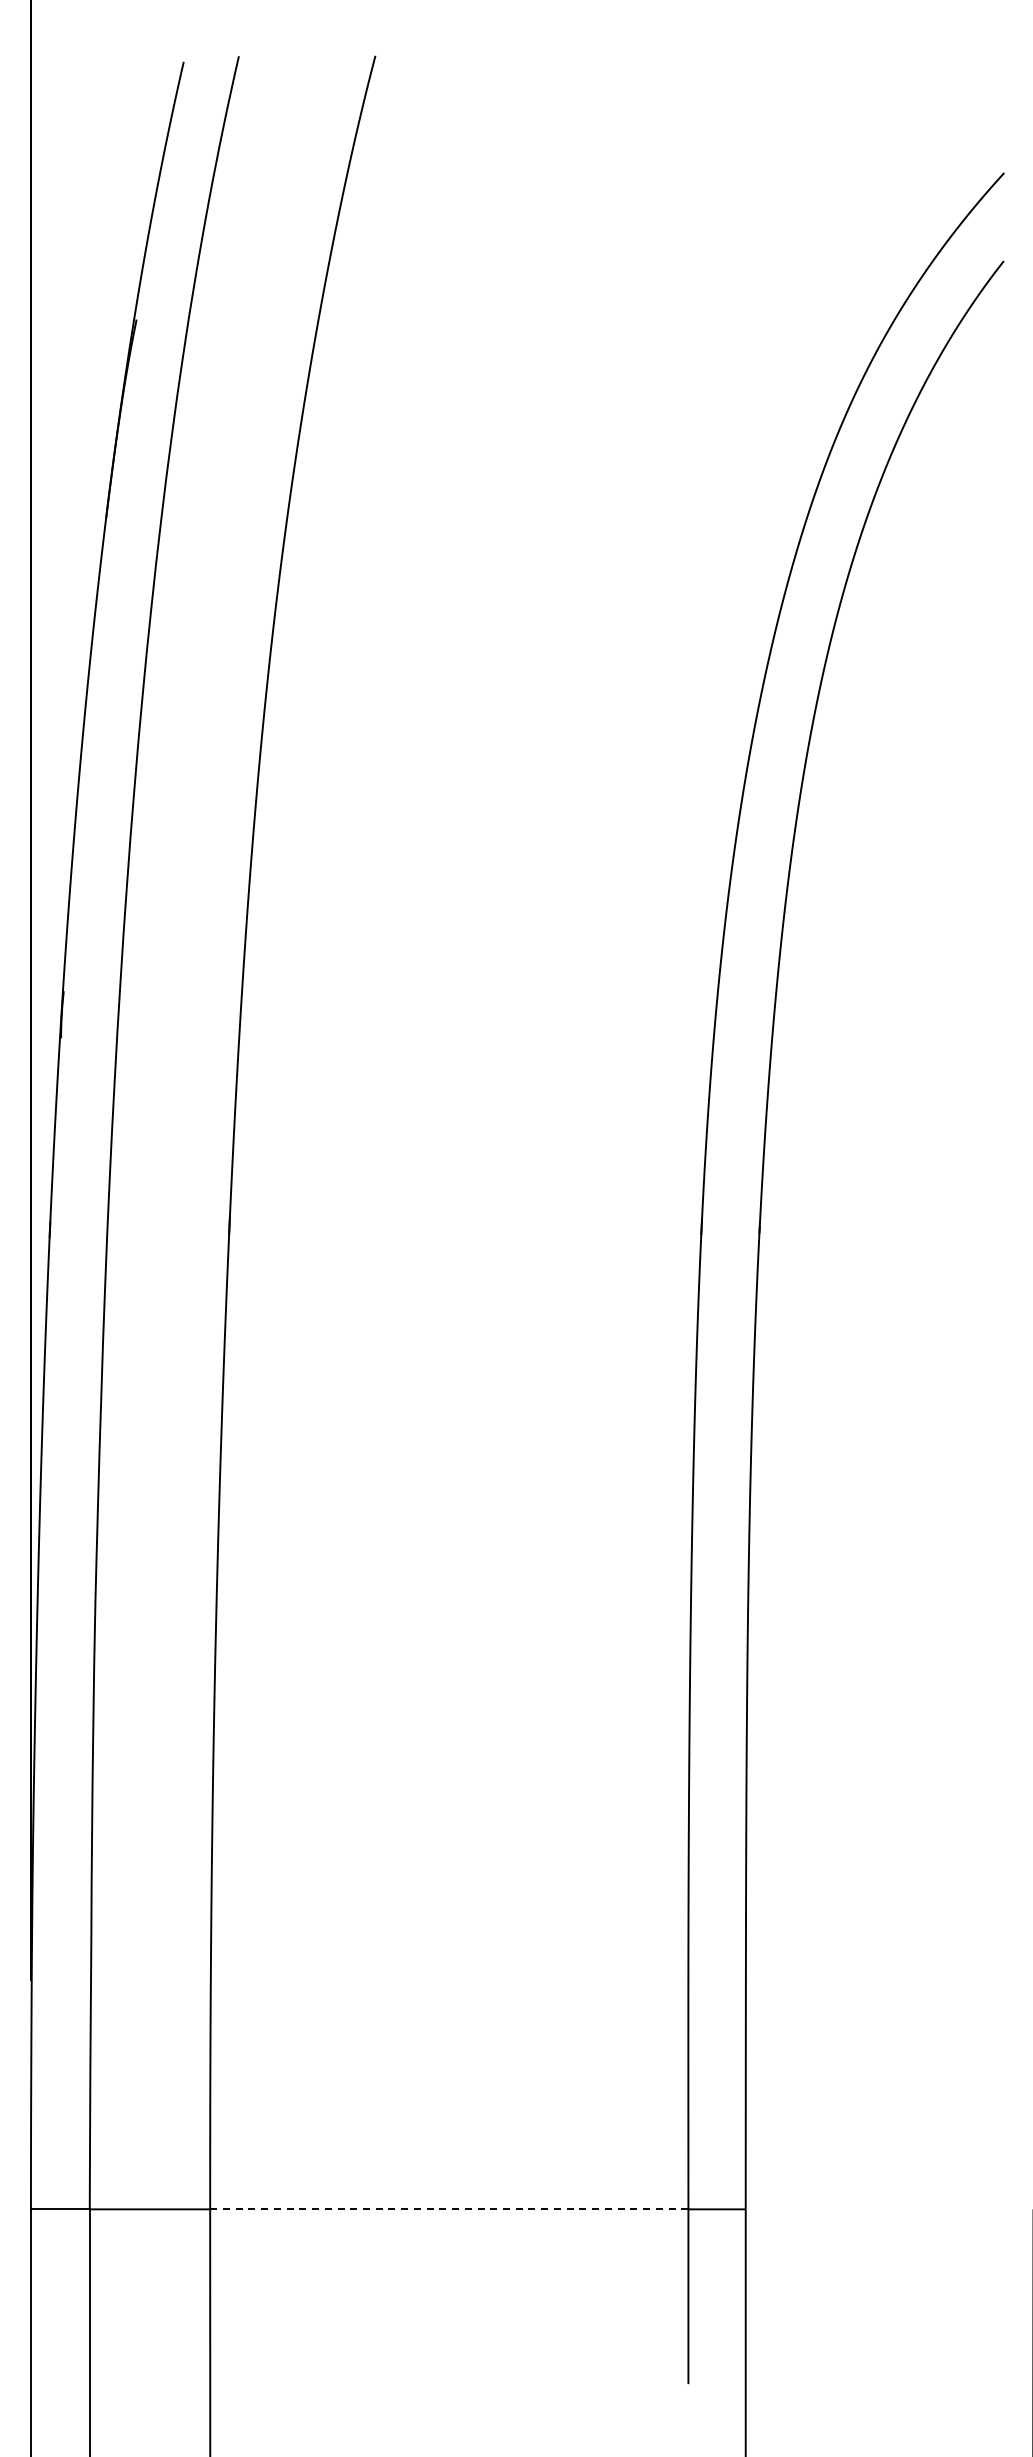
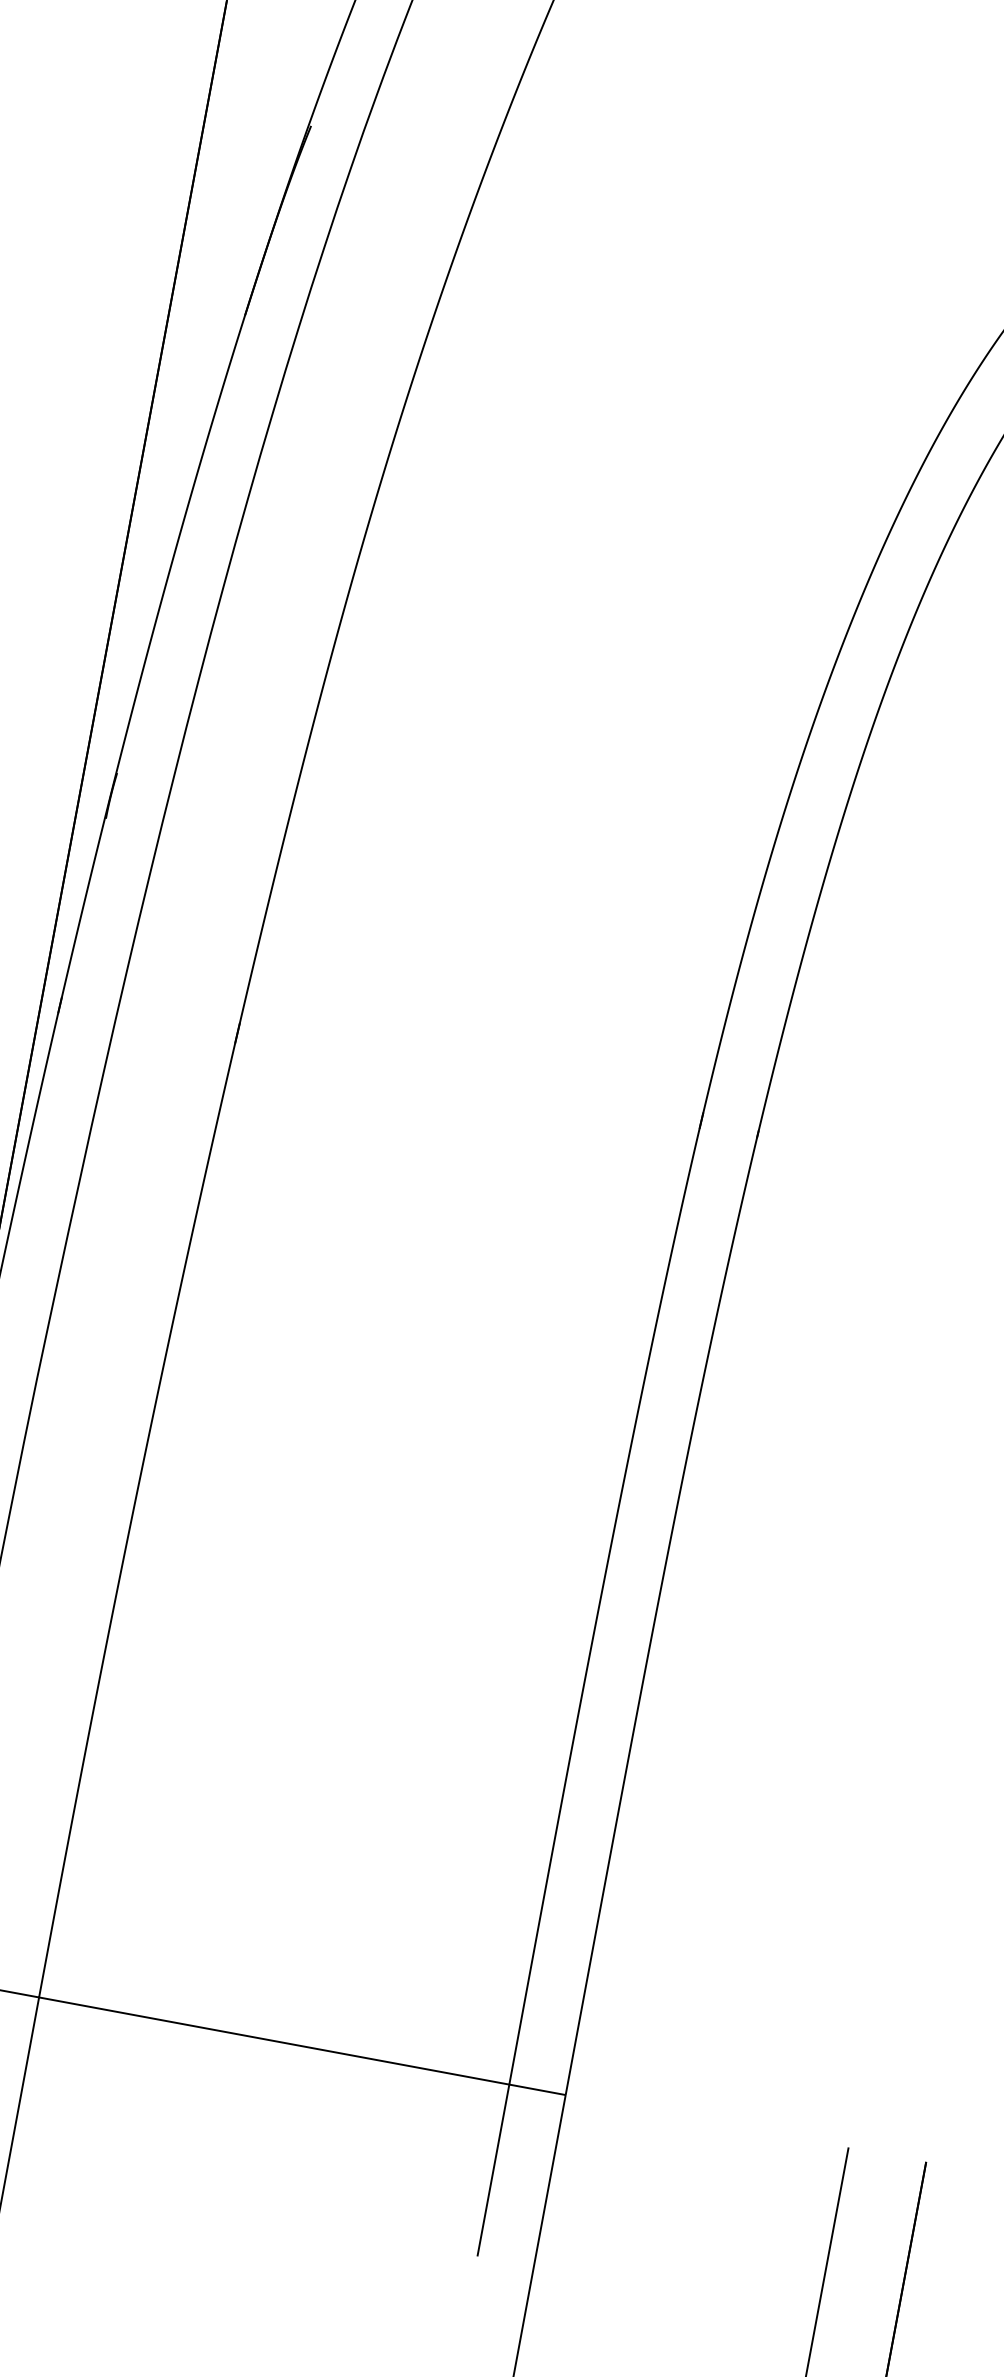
line: (449, 2209) -> (274, 2041), dashed -> solid

